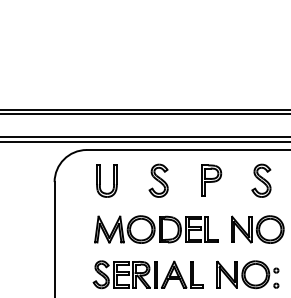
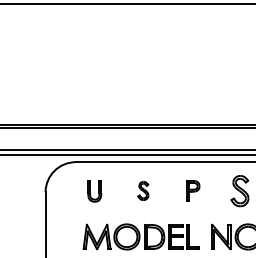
part: (106, 180) -> (94, 190), size x0.7
part: (158, 180) -> (143, 190), size x0.6
part: (211, 180) -> (192, 190), size x0.7

